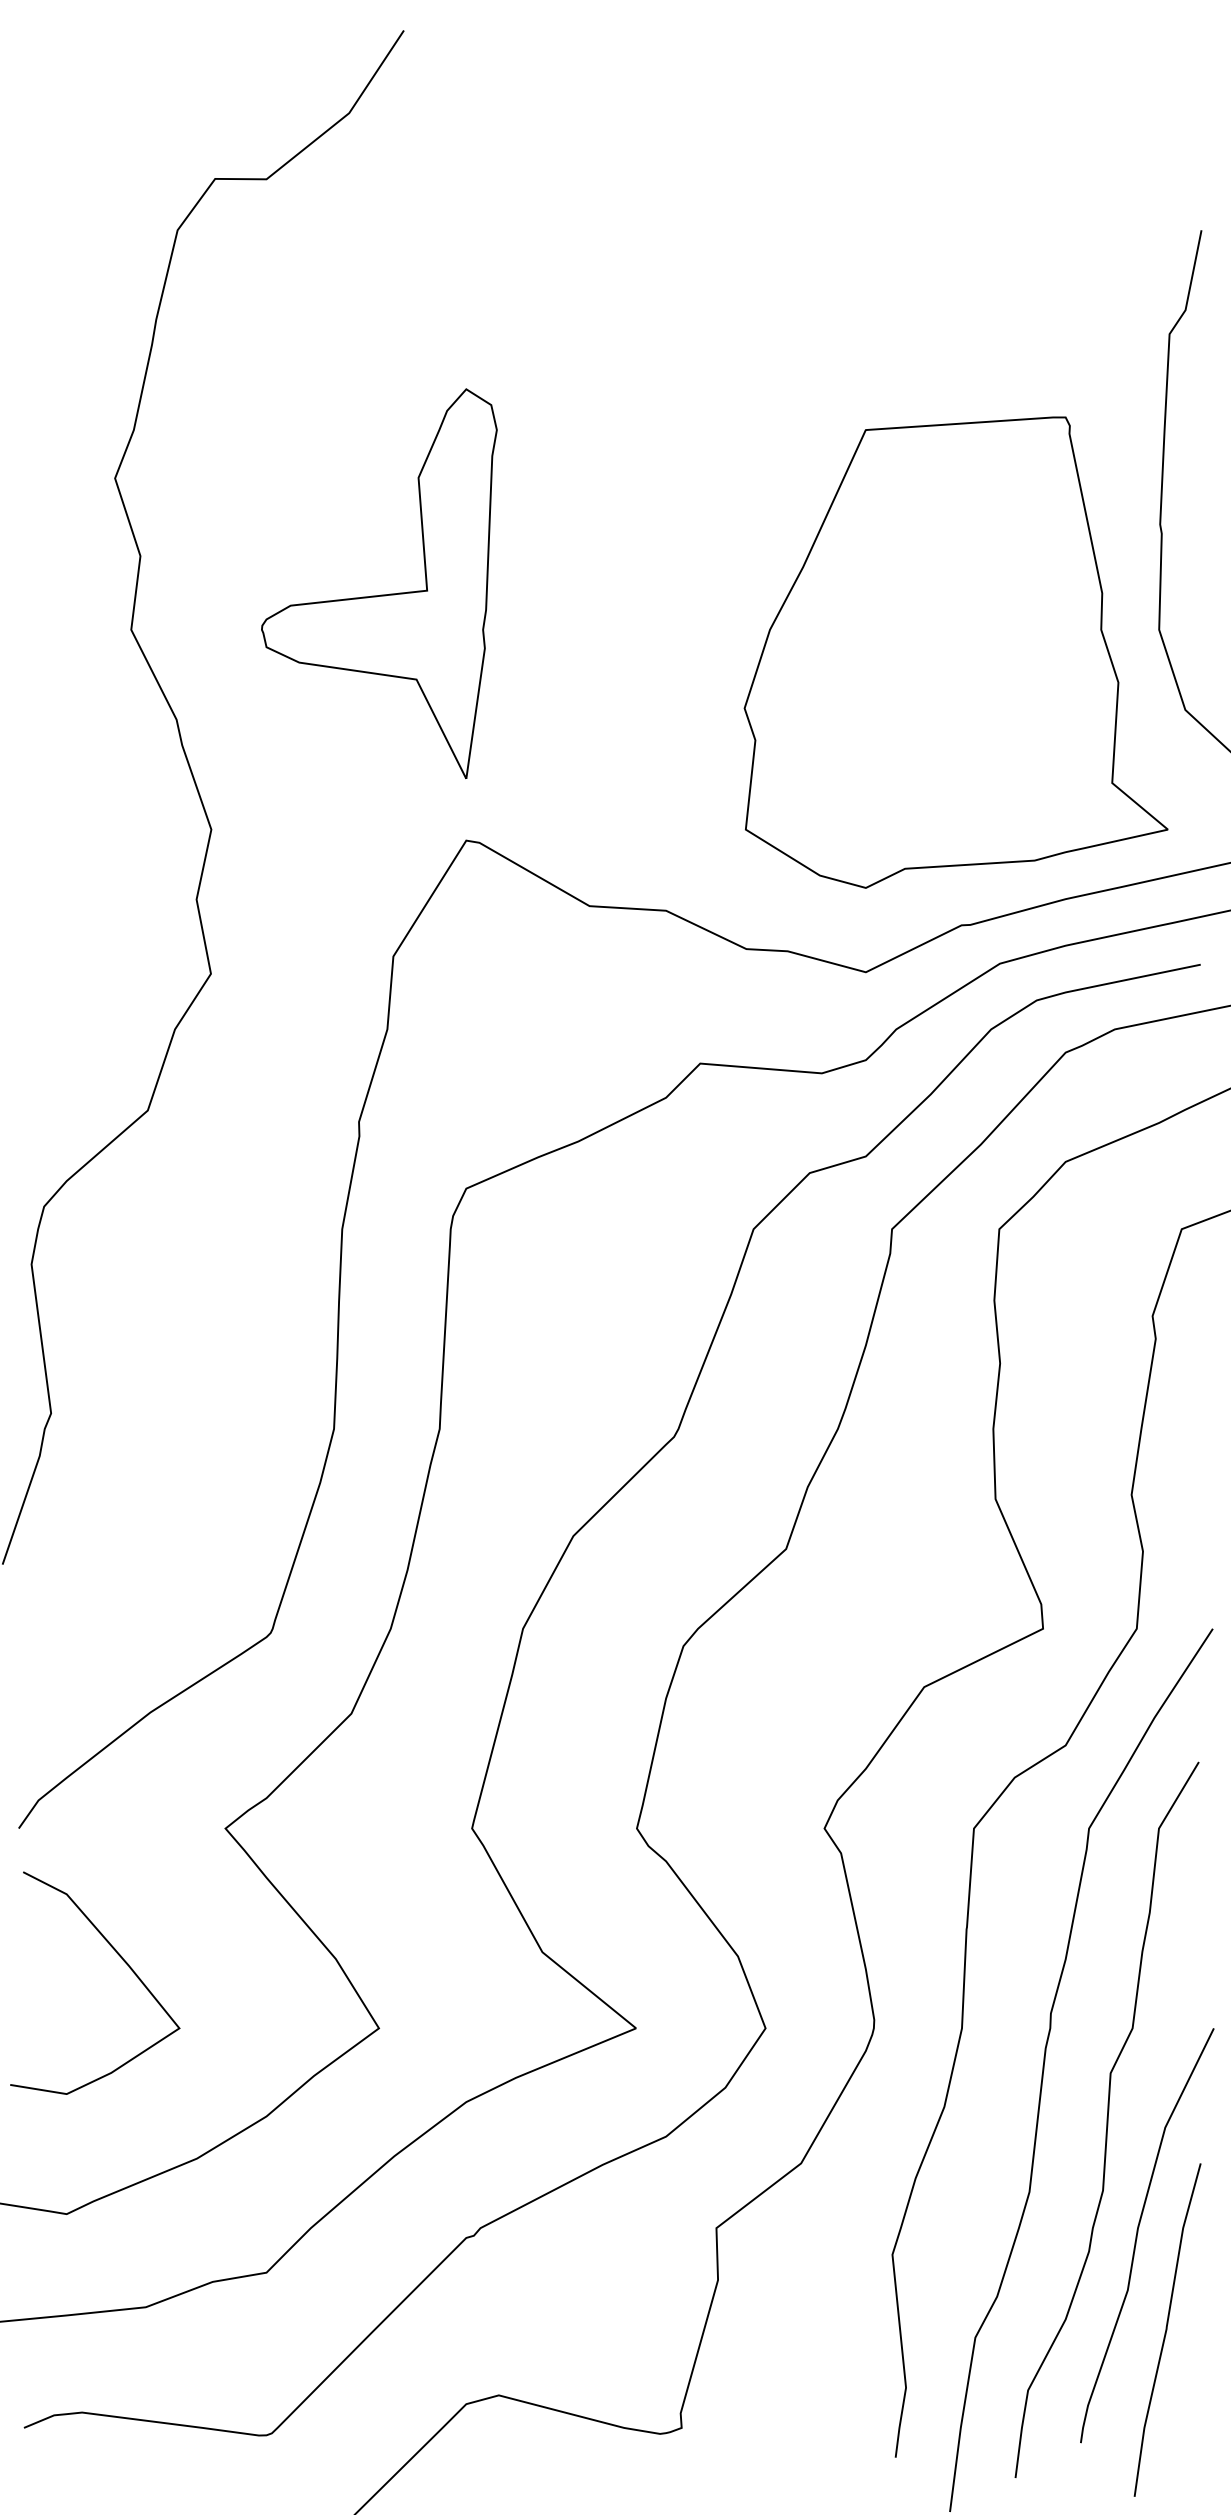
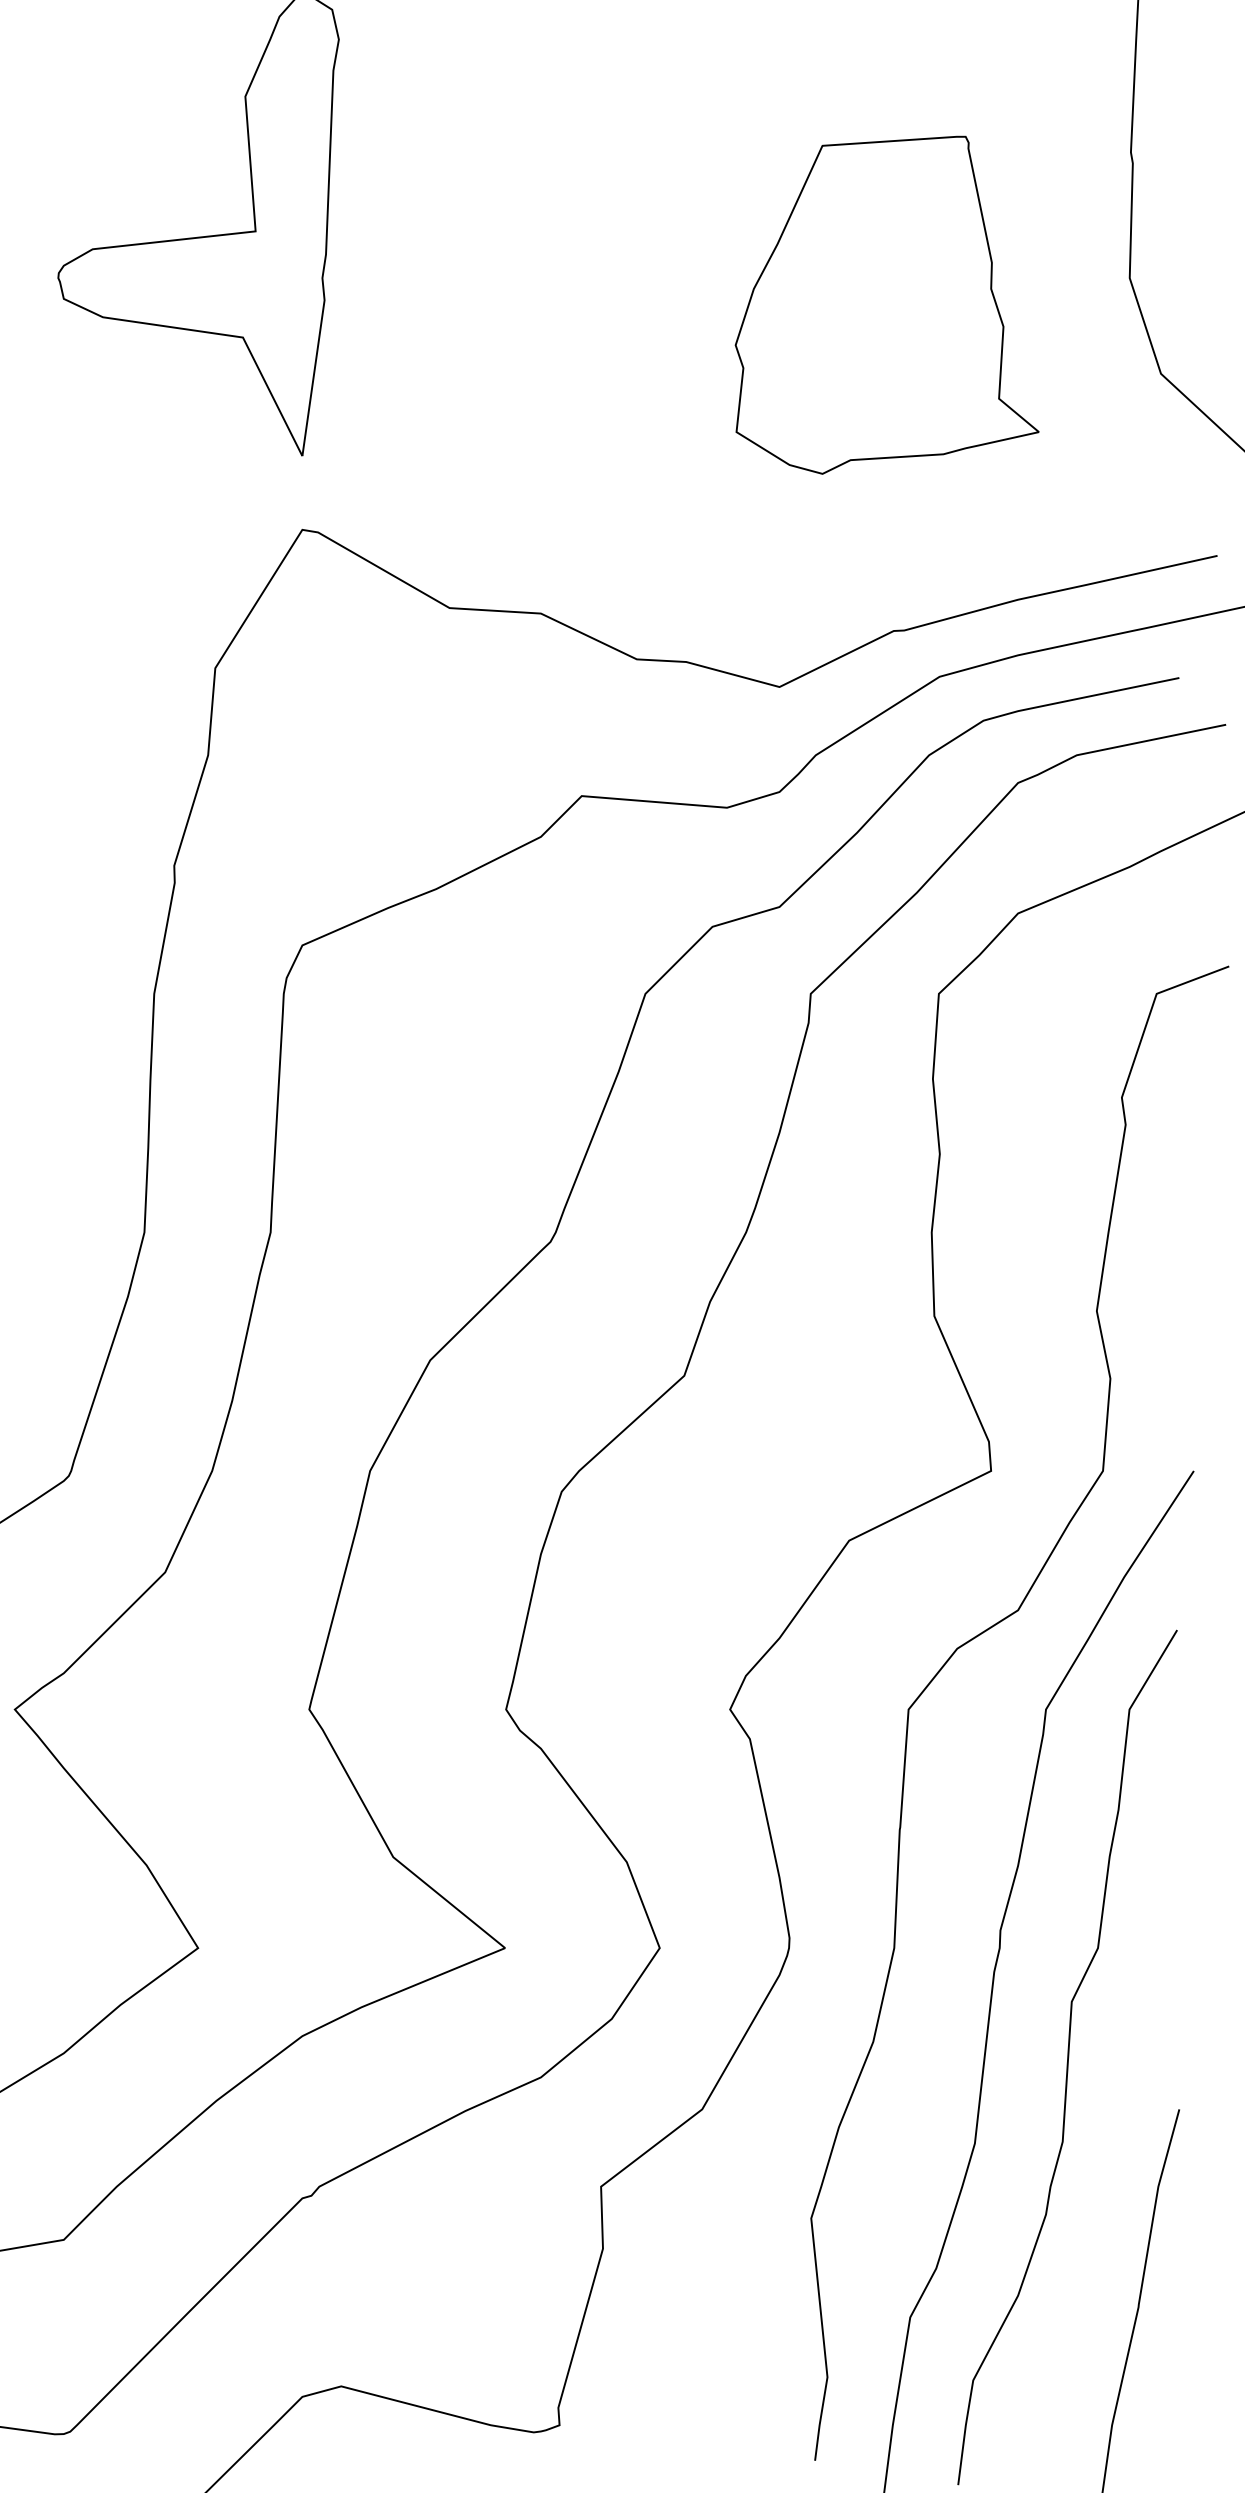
part: (955, 652) -> (886, 305), size x0.6
curve: (1138, 2232) -> (1105, 2191), removed

